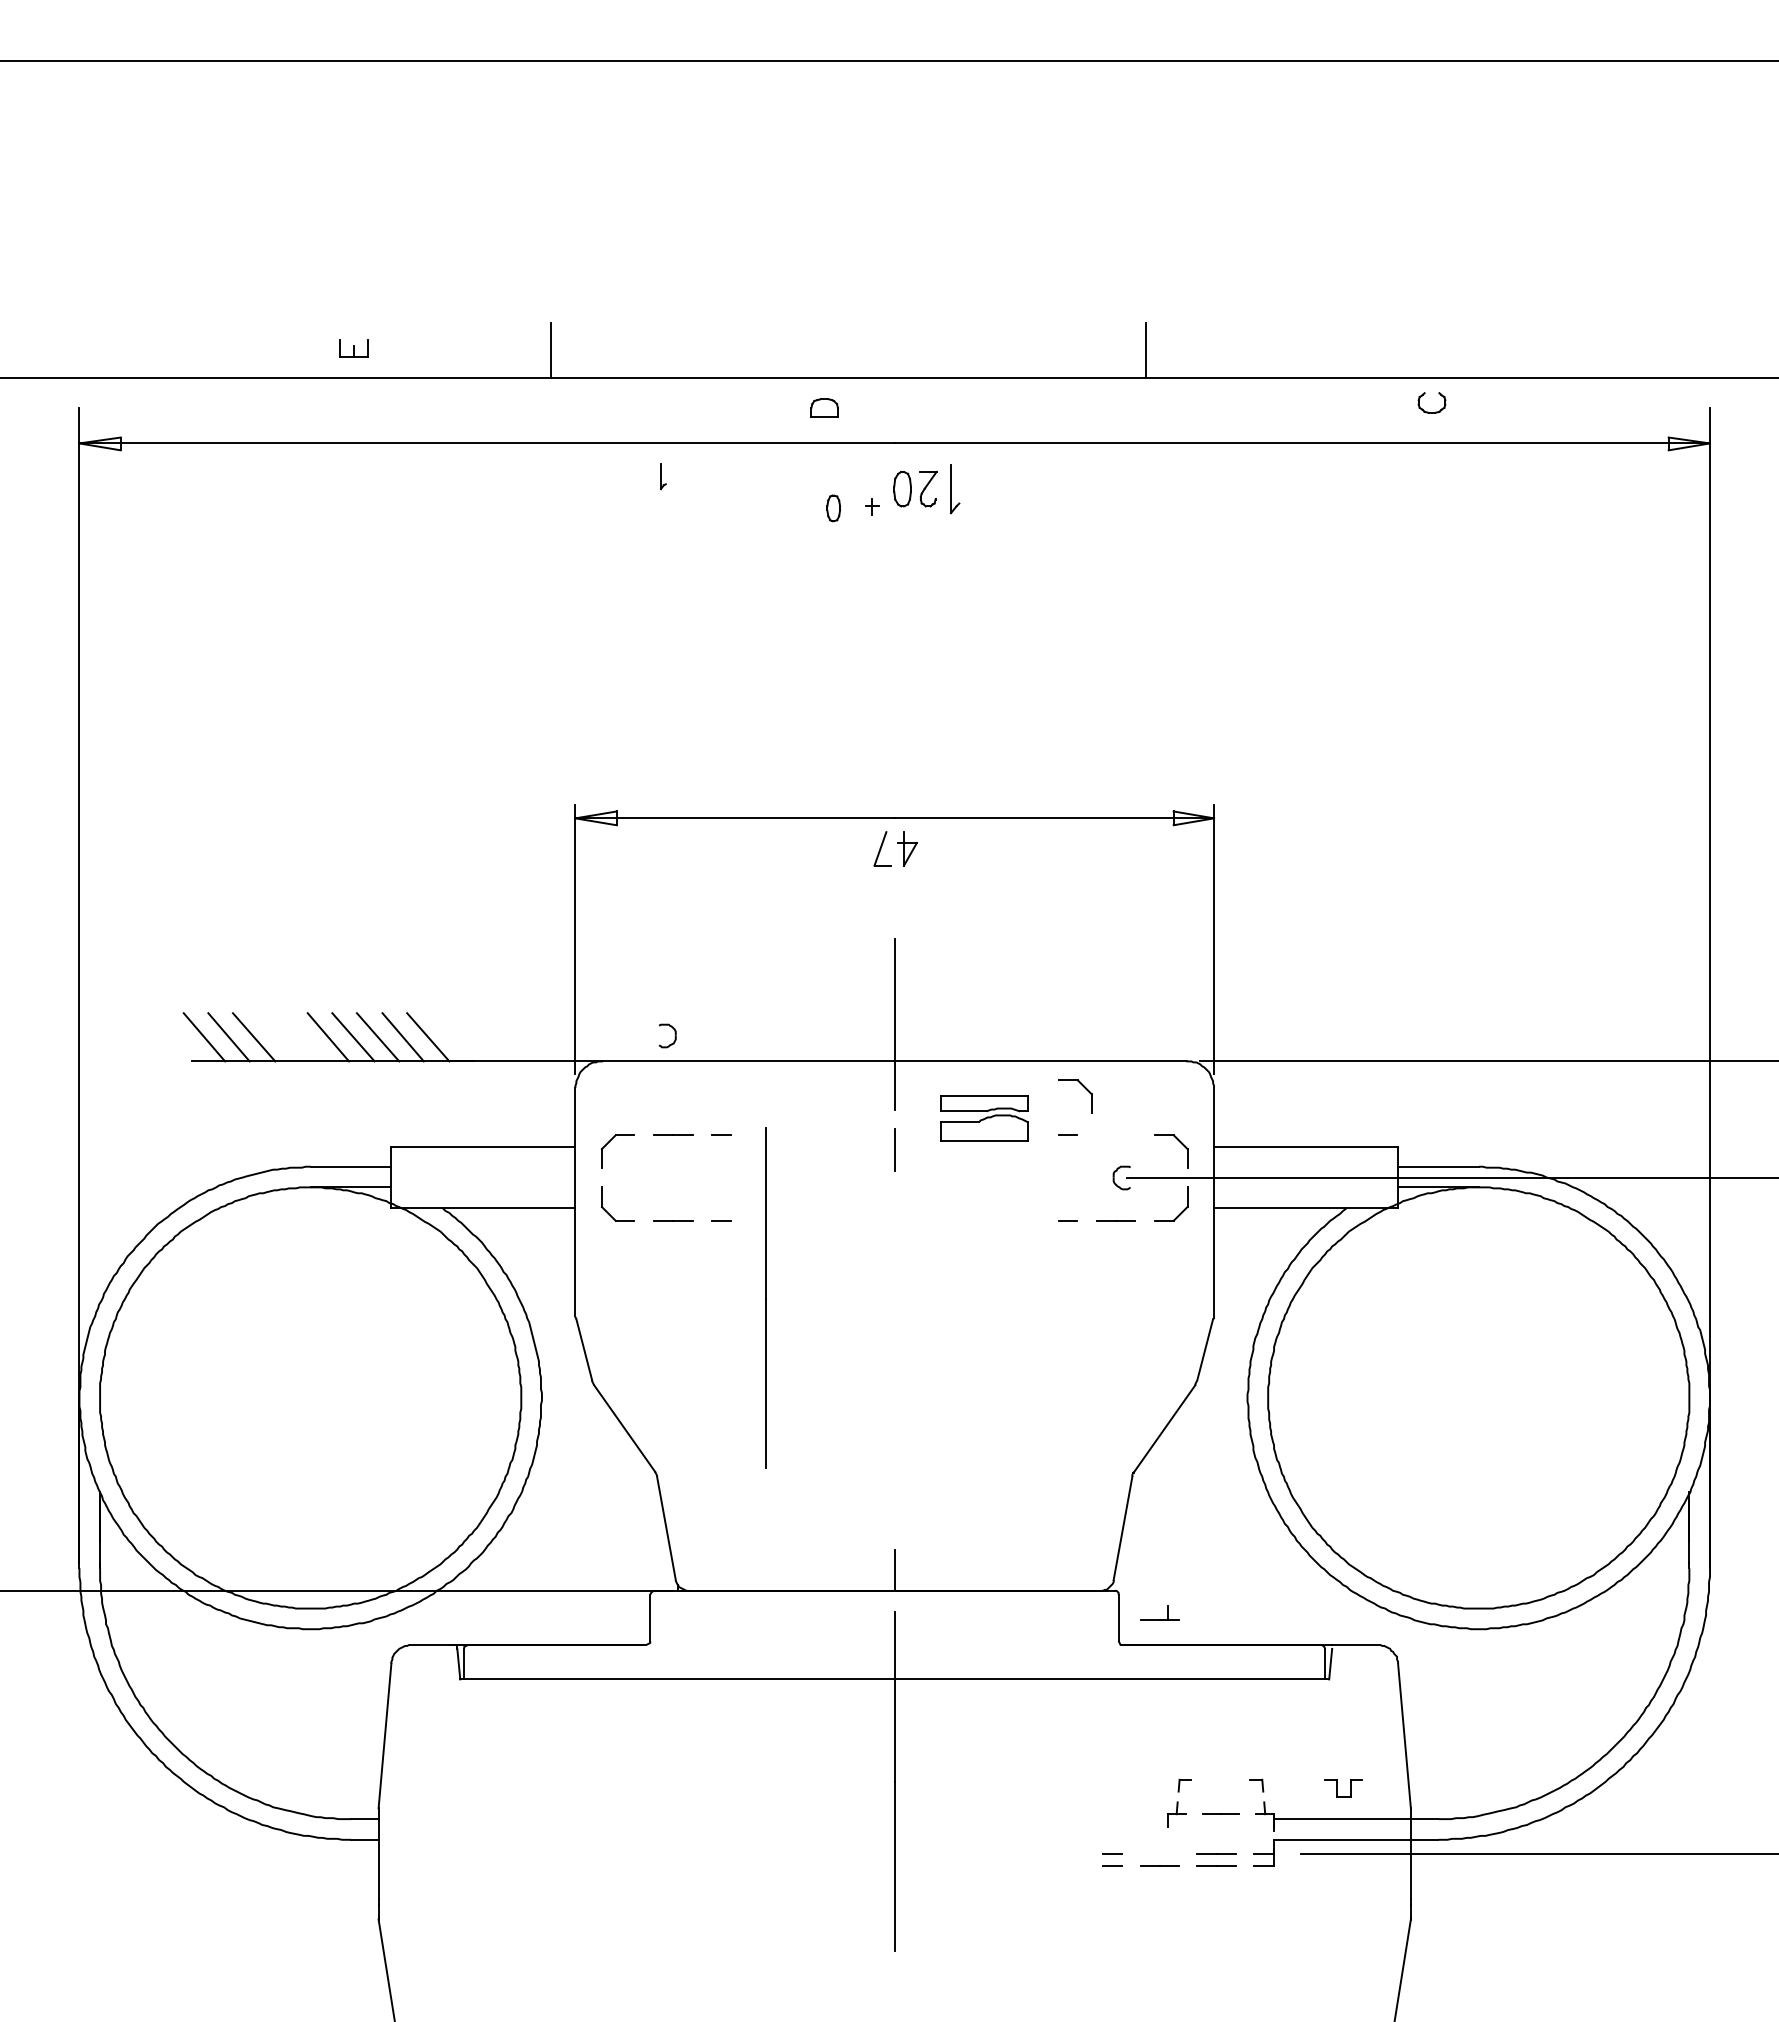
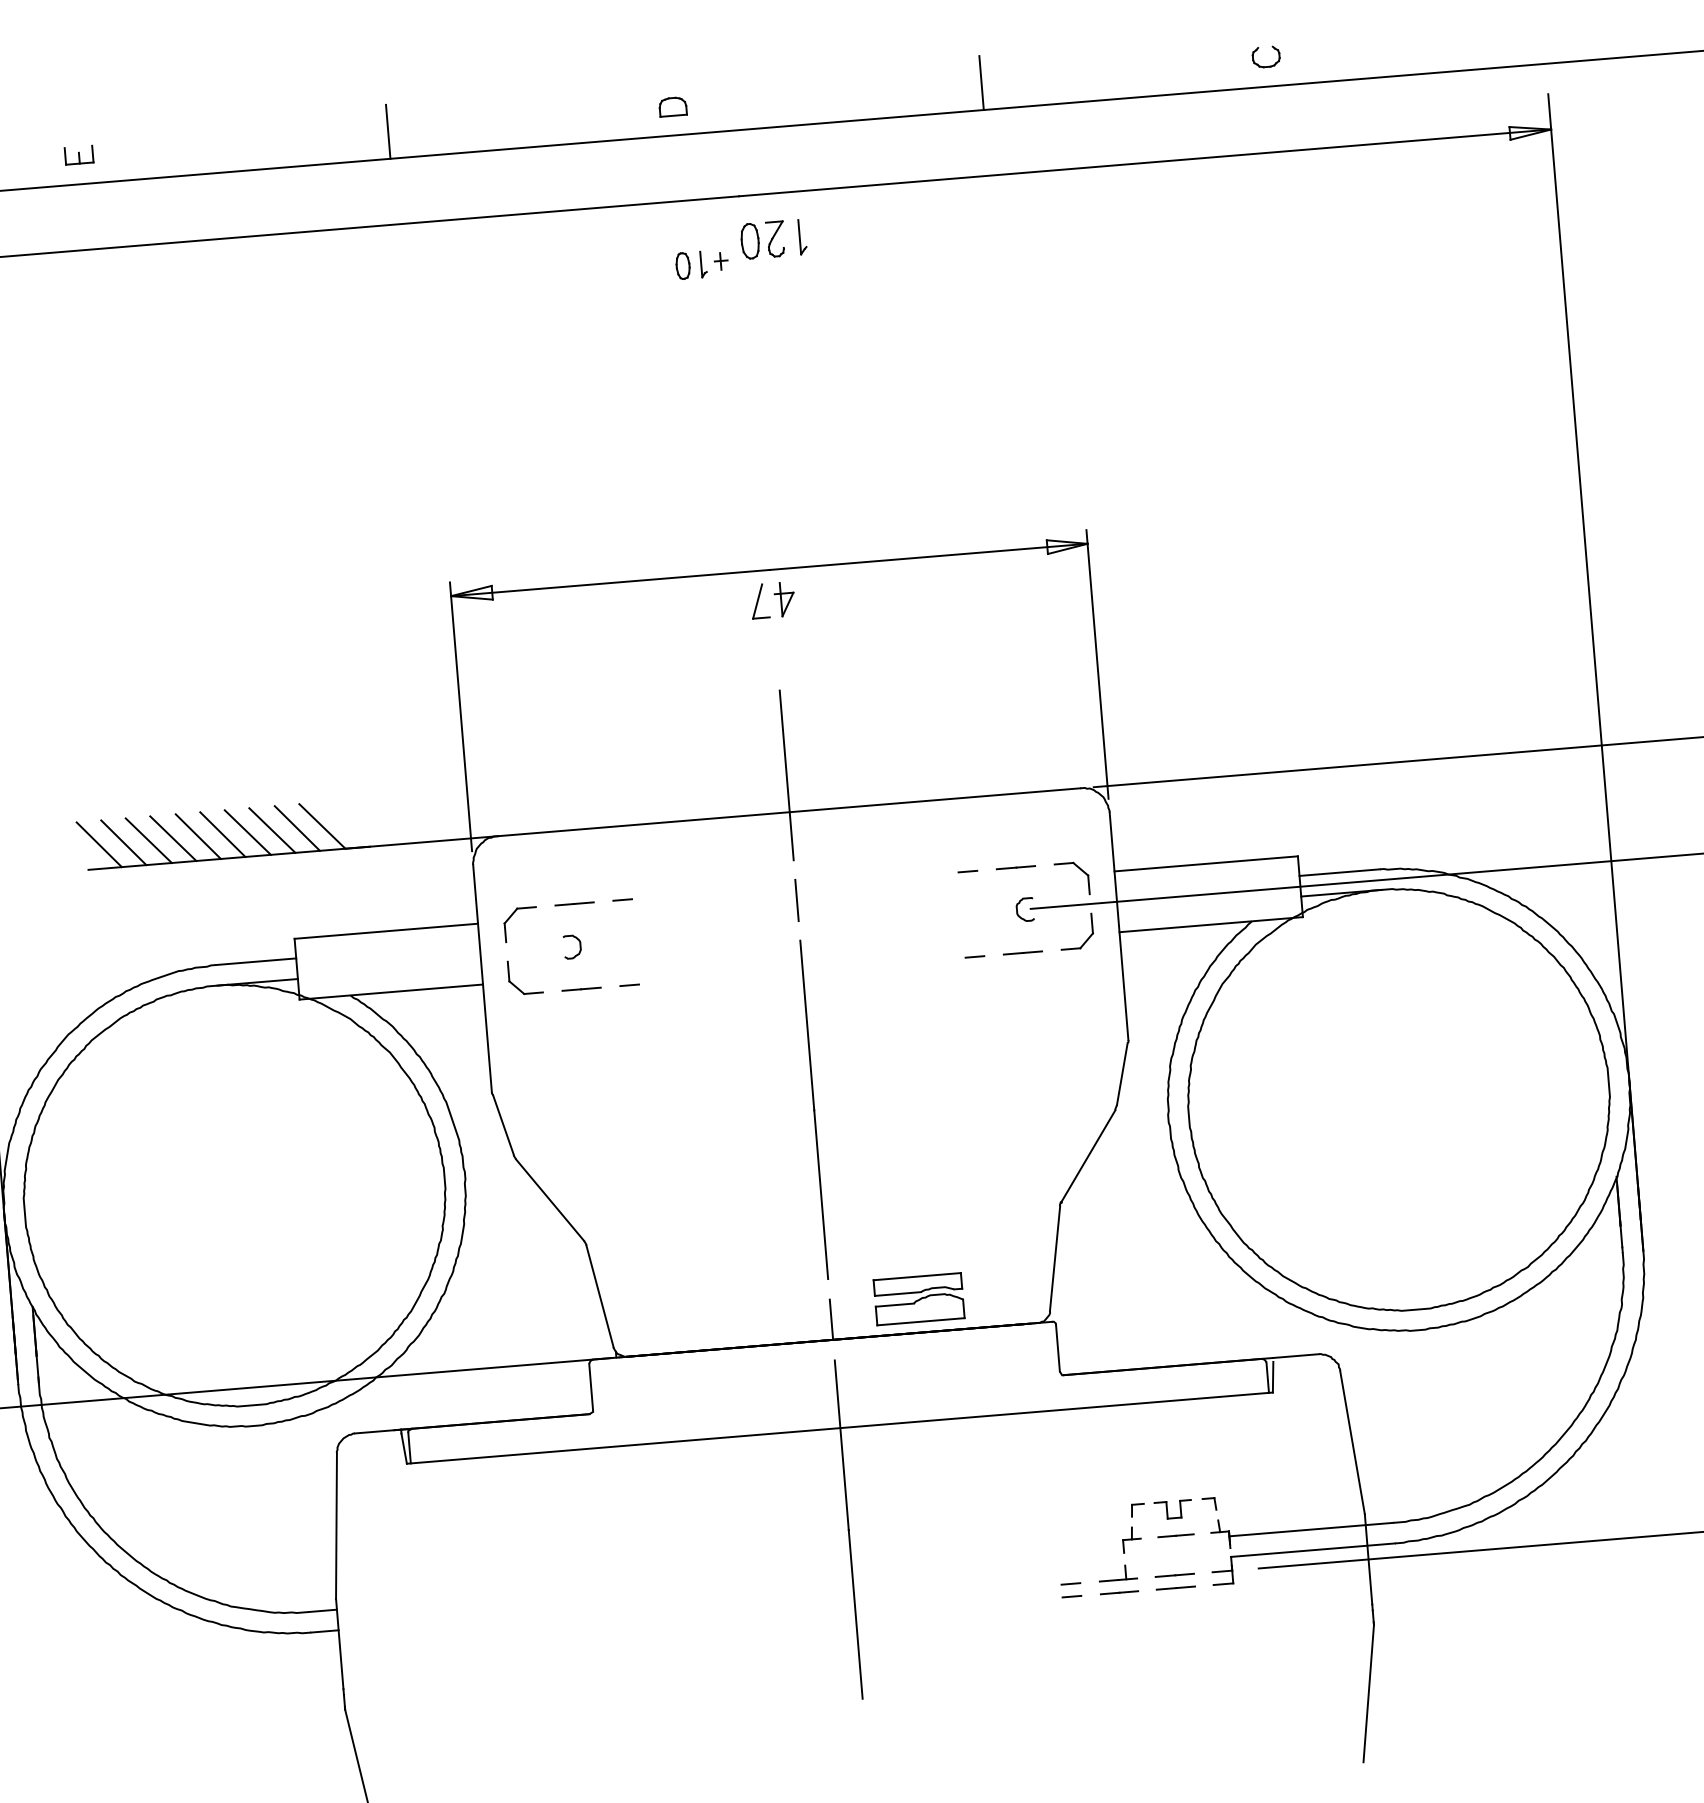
part: (353, 348) -> (78, 155), moved
part: (824, 407) -> (672, 106), moved
part: (1428, 411) -> (1263, 65), moved
part: (662, 476) -> (702, 264), moved
part: (955, 489) -> (802, 237), size x0.71
part: (674, 1035) -> (579, 945), moved
line: (278, 1037) -> (173, 838), added
line: (303, 1037) -> (198, 836), added
part: (1083, 1087) -> (979, 822), removed
part: (984, 1118) -> (919, 1299), moved
line: (1115, 1134) -> (1015, 866), added
line: (765, 1297) -> (813, 1109), moved
part: (1159, 1619) -> (1118, 1579), moved
part: (1343, 1788) -> (1173, 1510), moved

